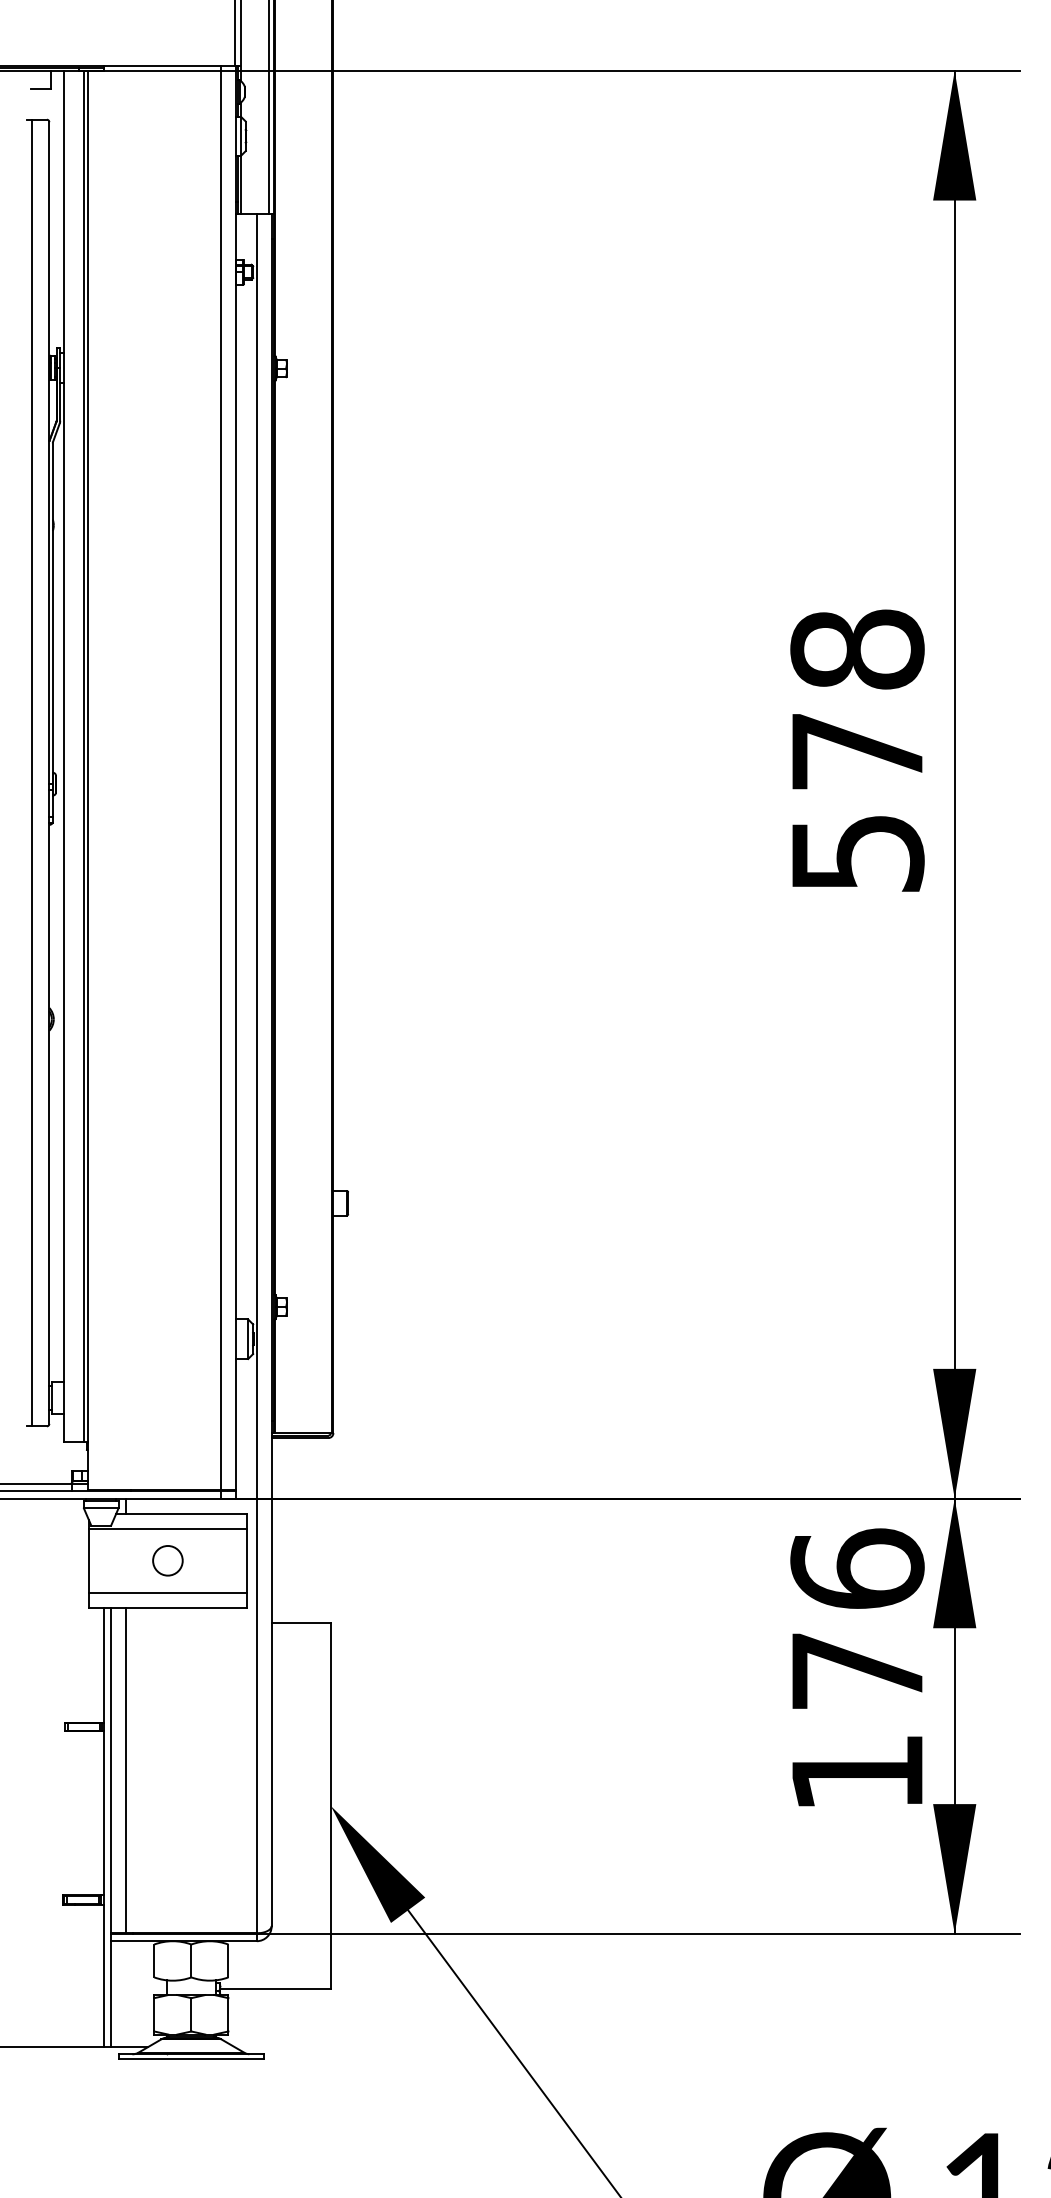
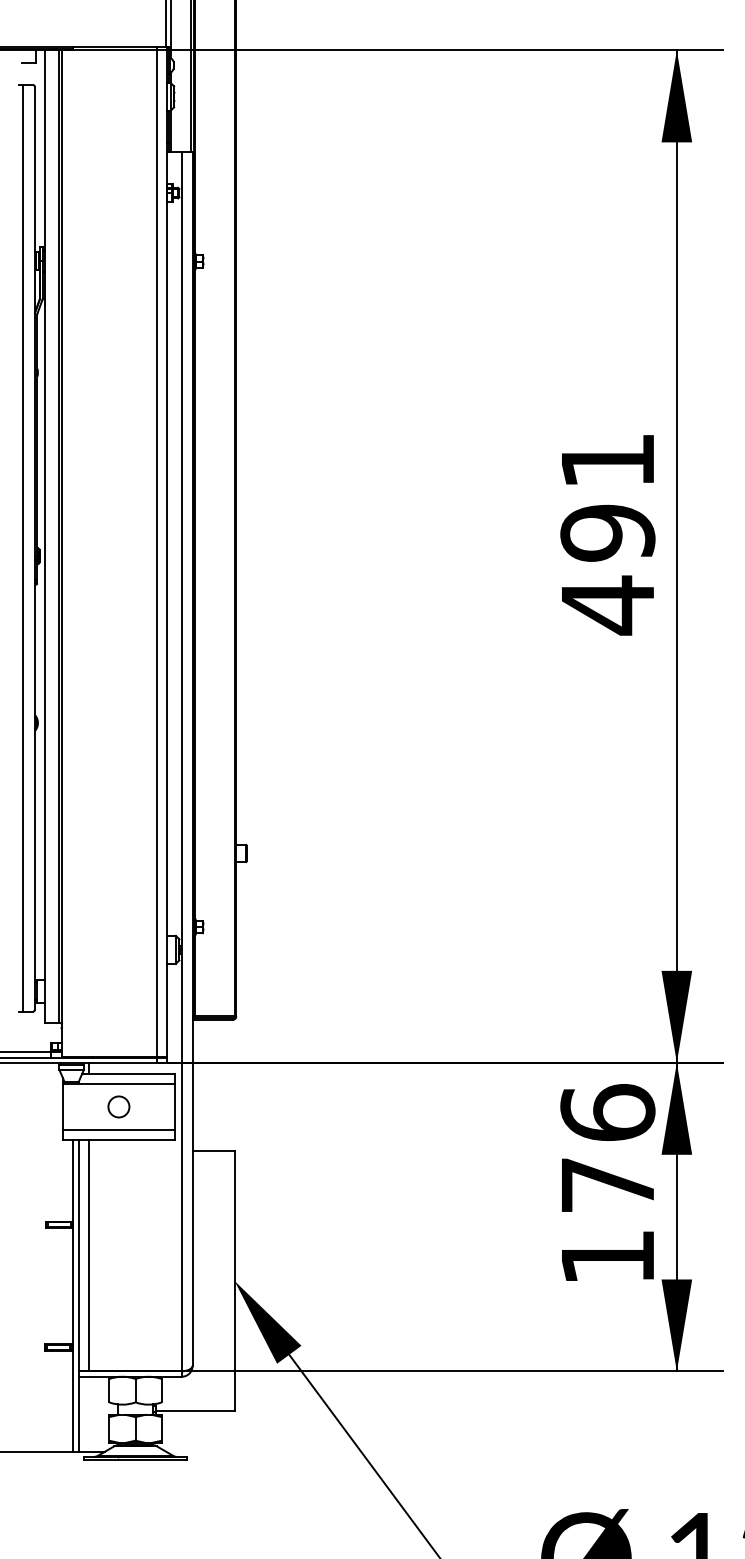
text: (857, 752) -> (607, 533), 578 -> 491

